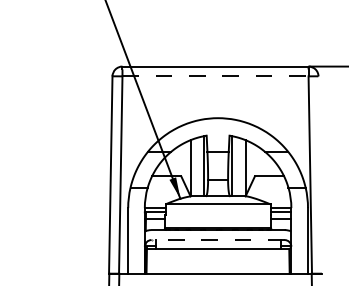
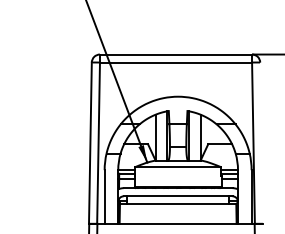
line: (216, 76) -> (176, 62), dashed -> solid
line: (217, 240) -> (177, 196), dashed -> solid

